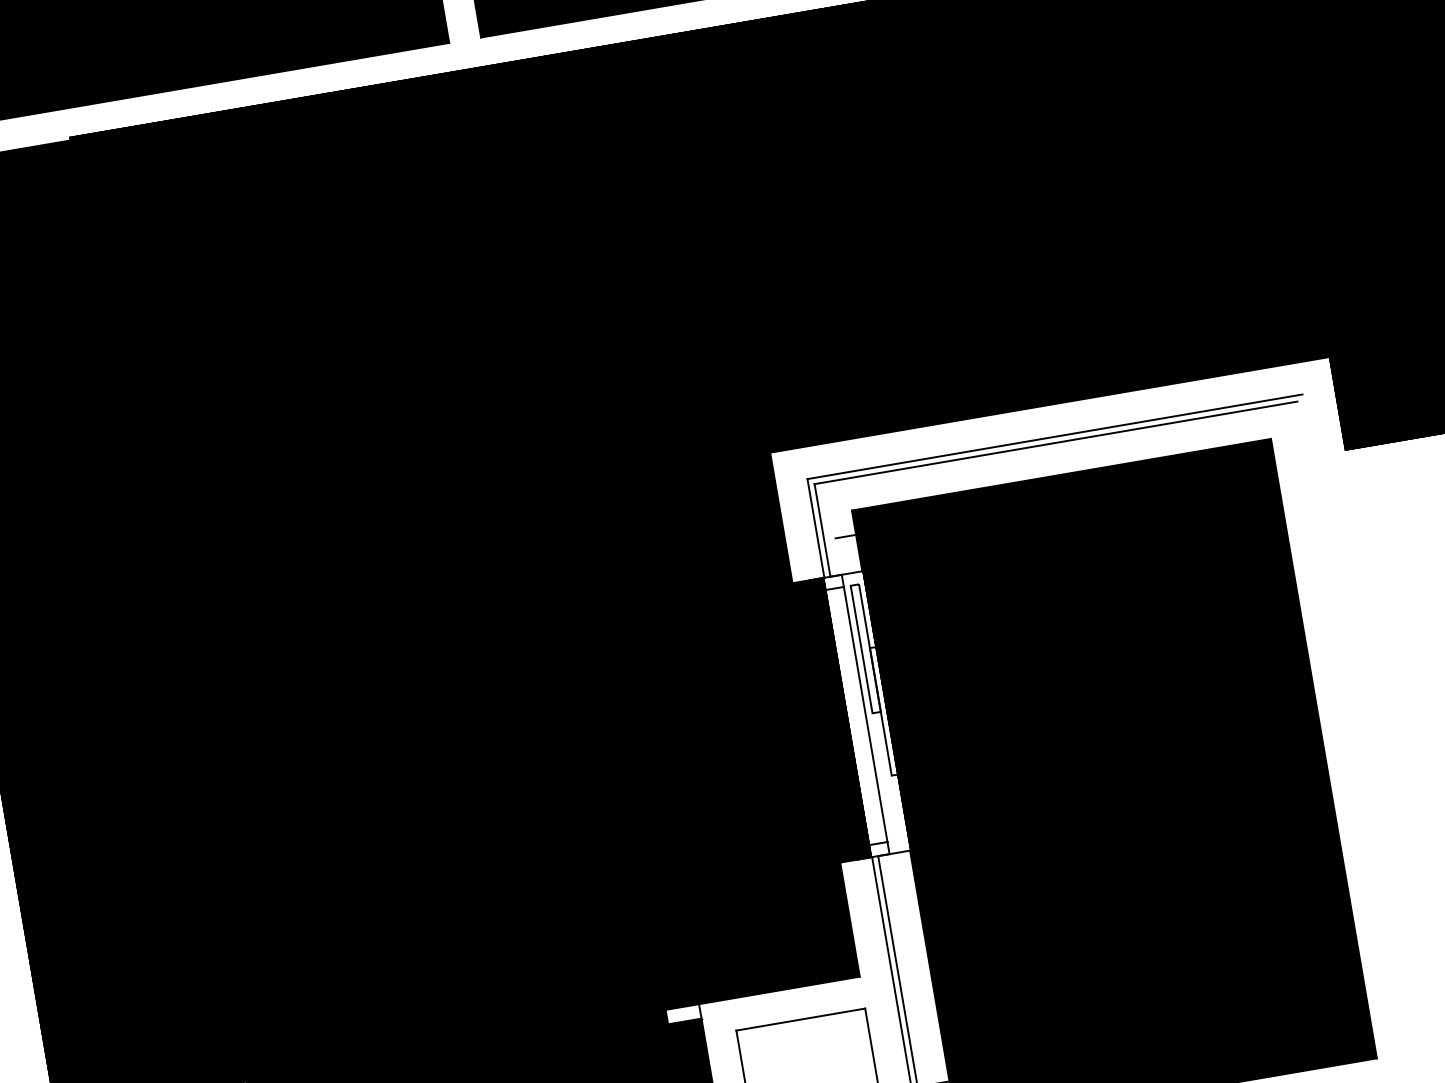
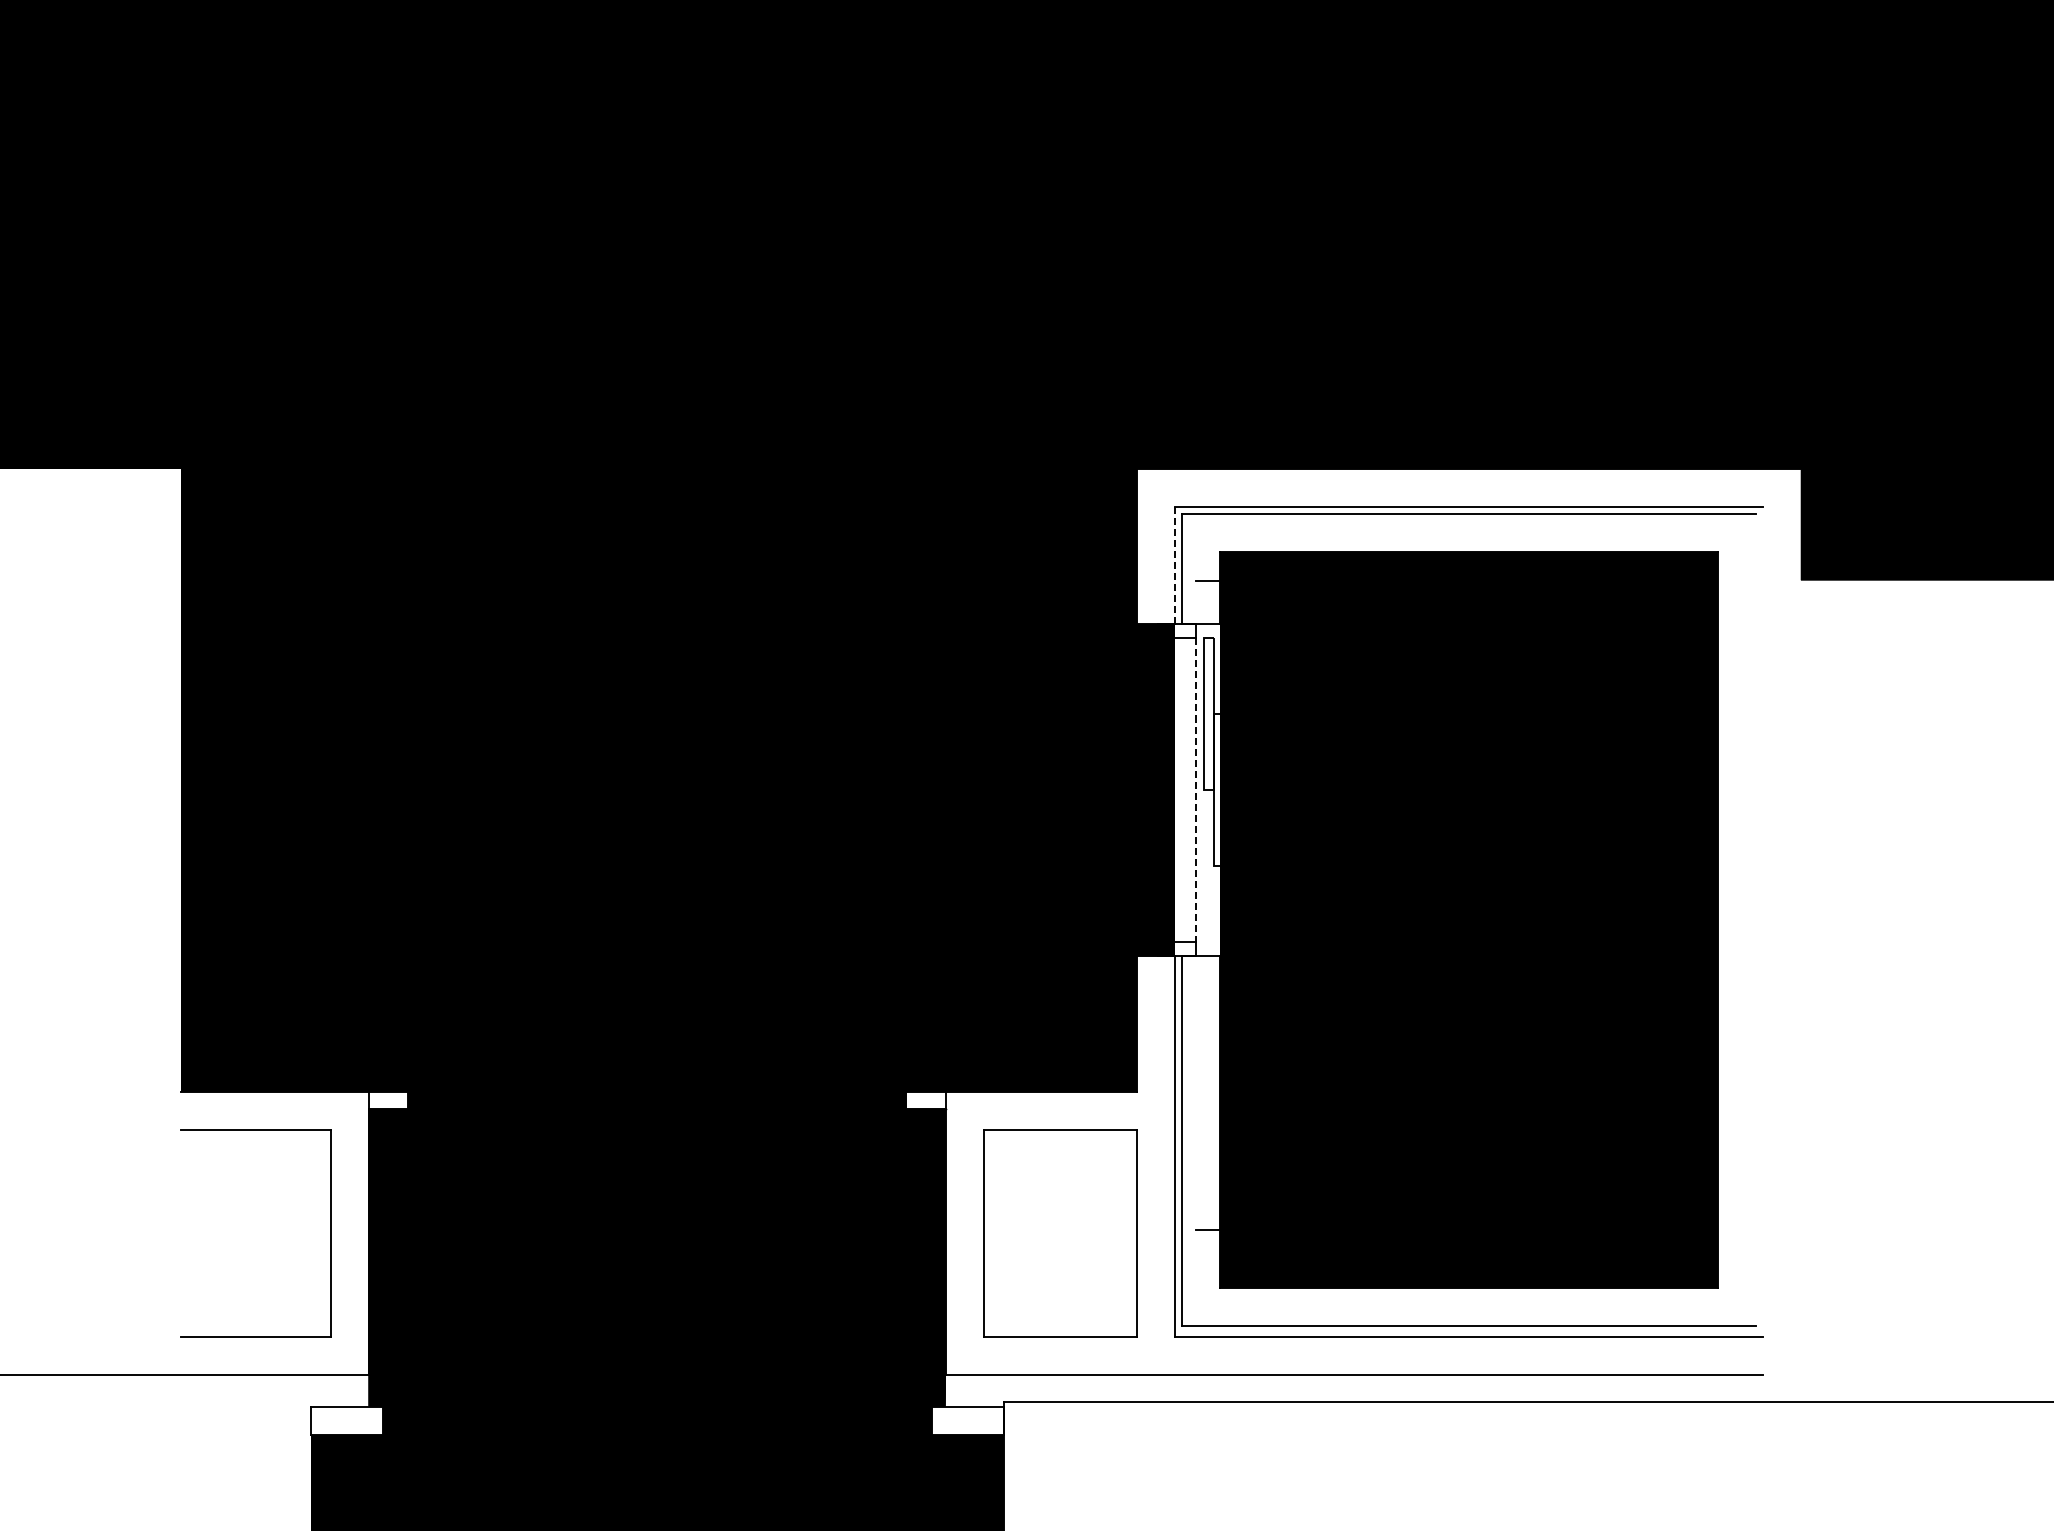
line: (815, 528) -> (1174, 565), solid -> dashed
line: (865, 714) -> (1195, 790), solid -> dashed

